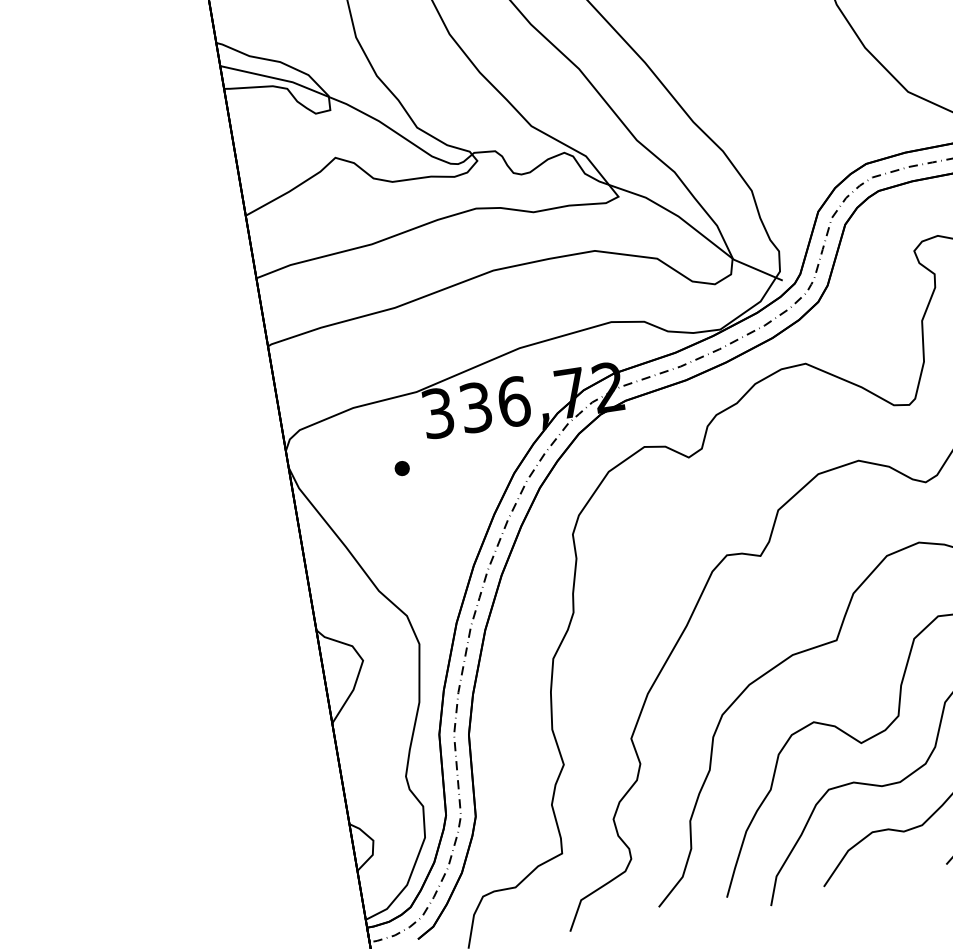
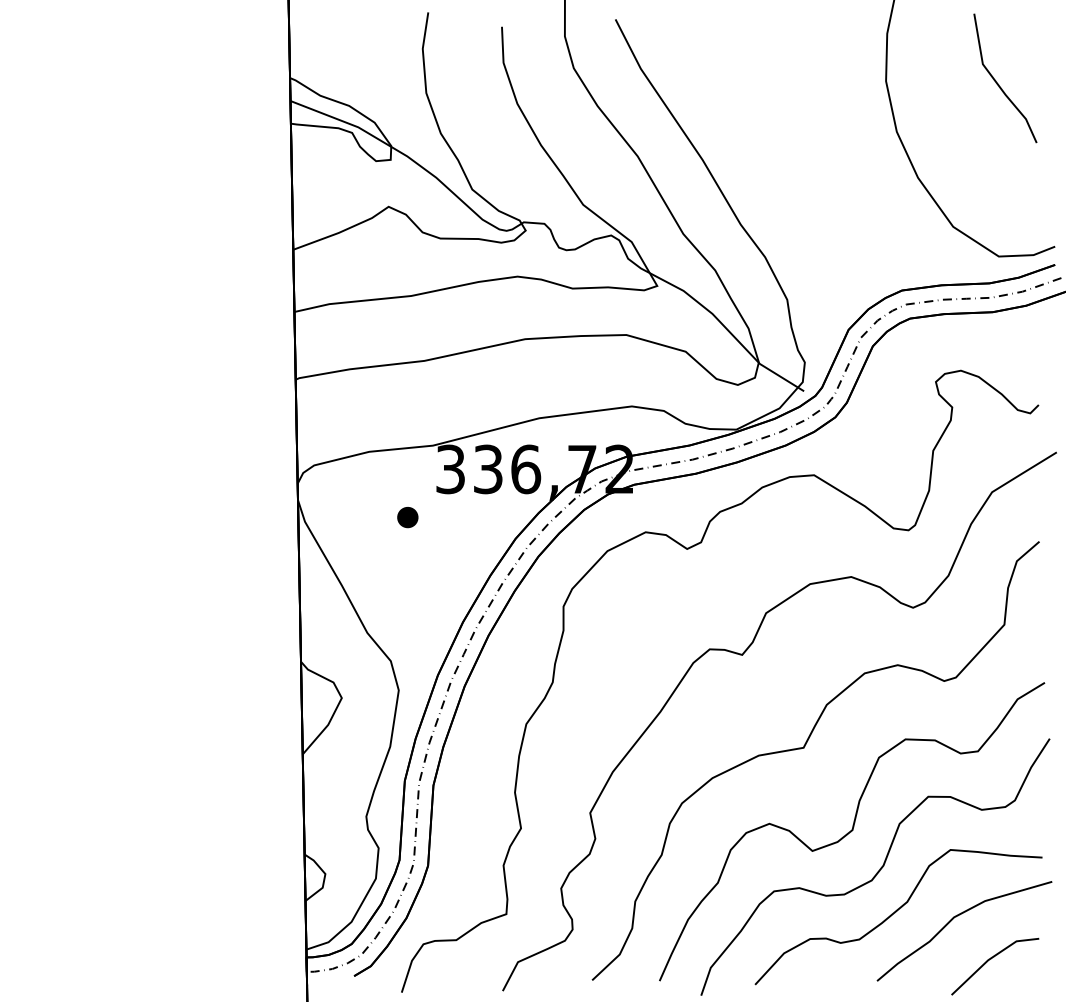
part: (401, 468) -> (407, 517), size x1.43

